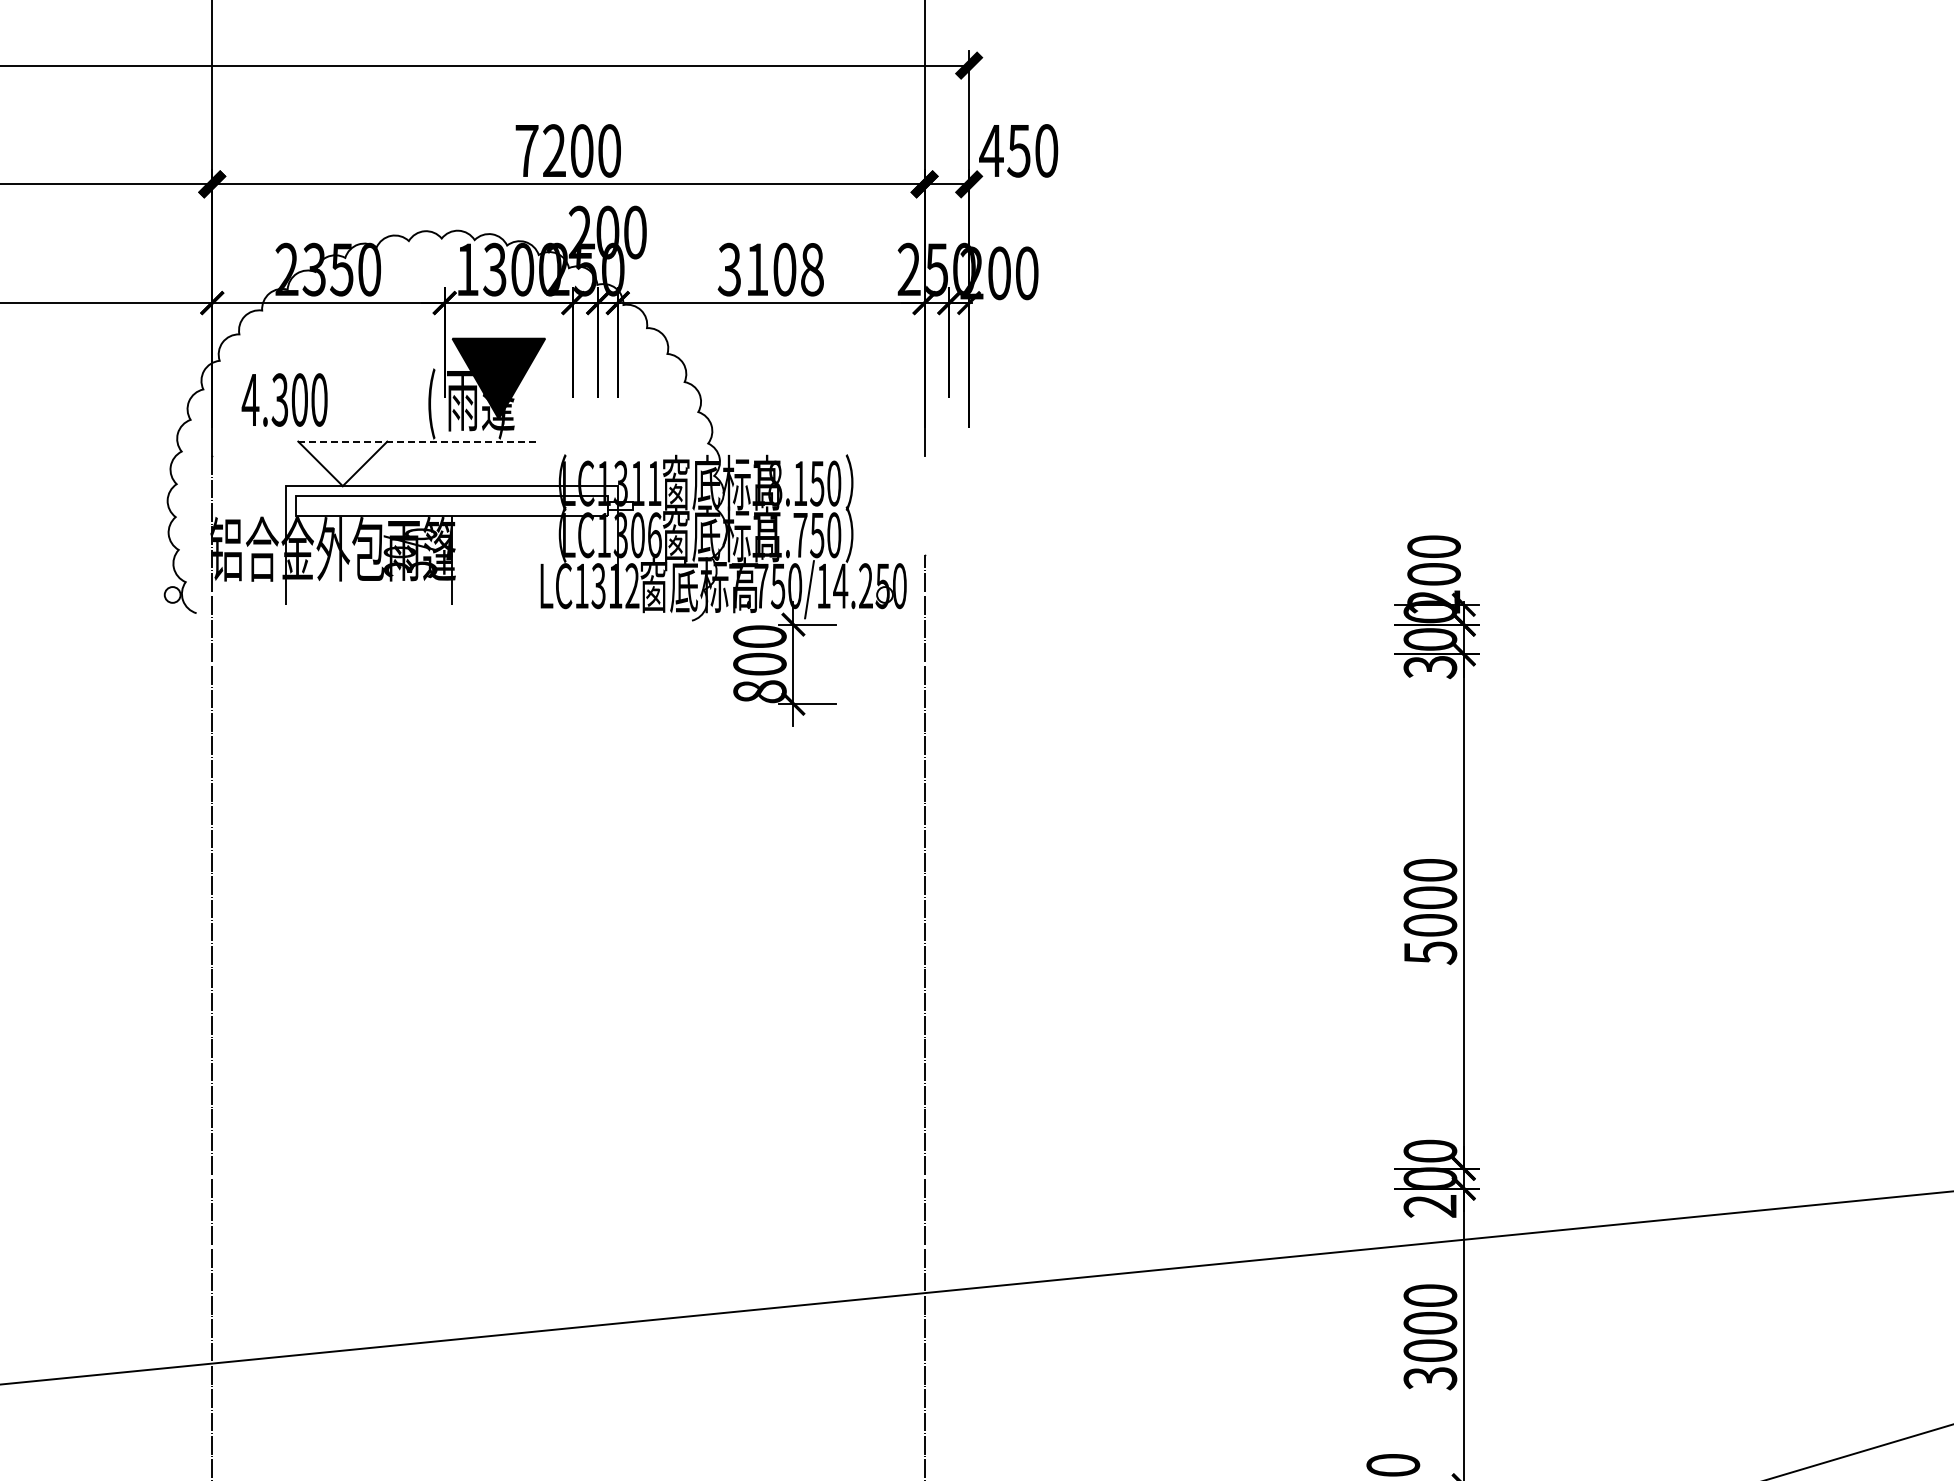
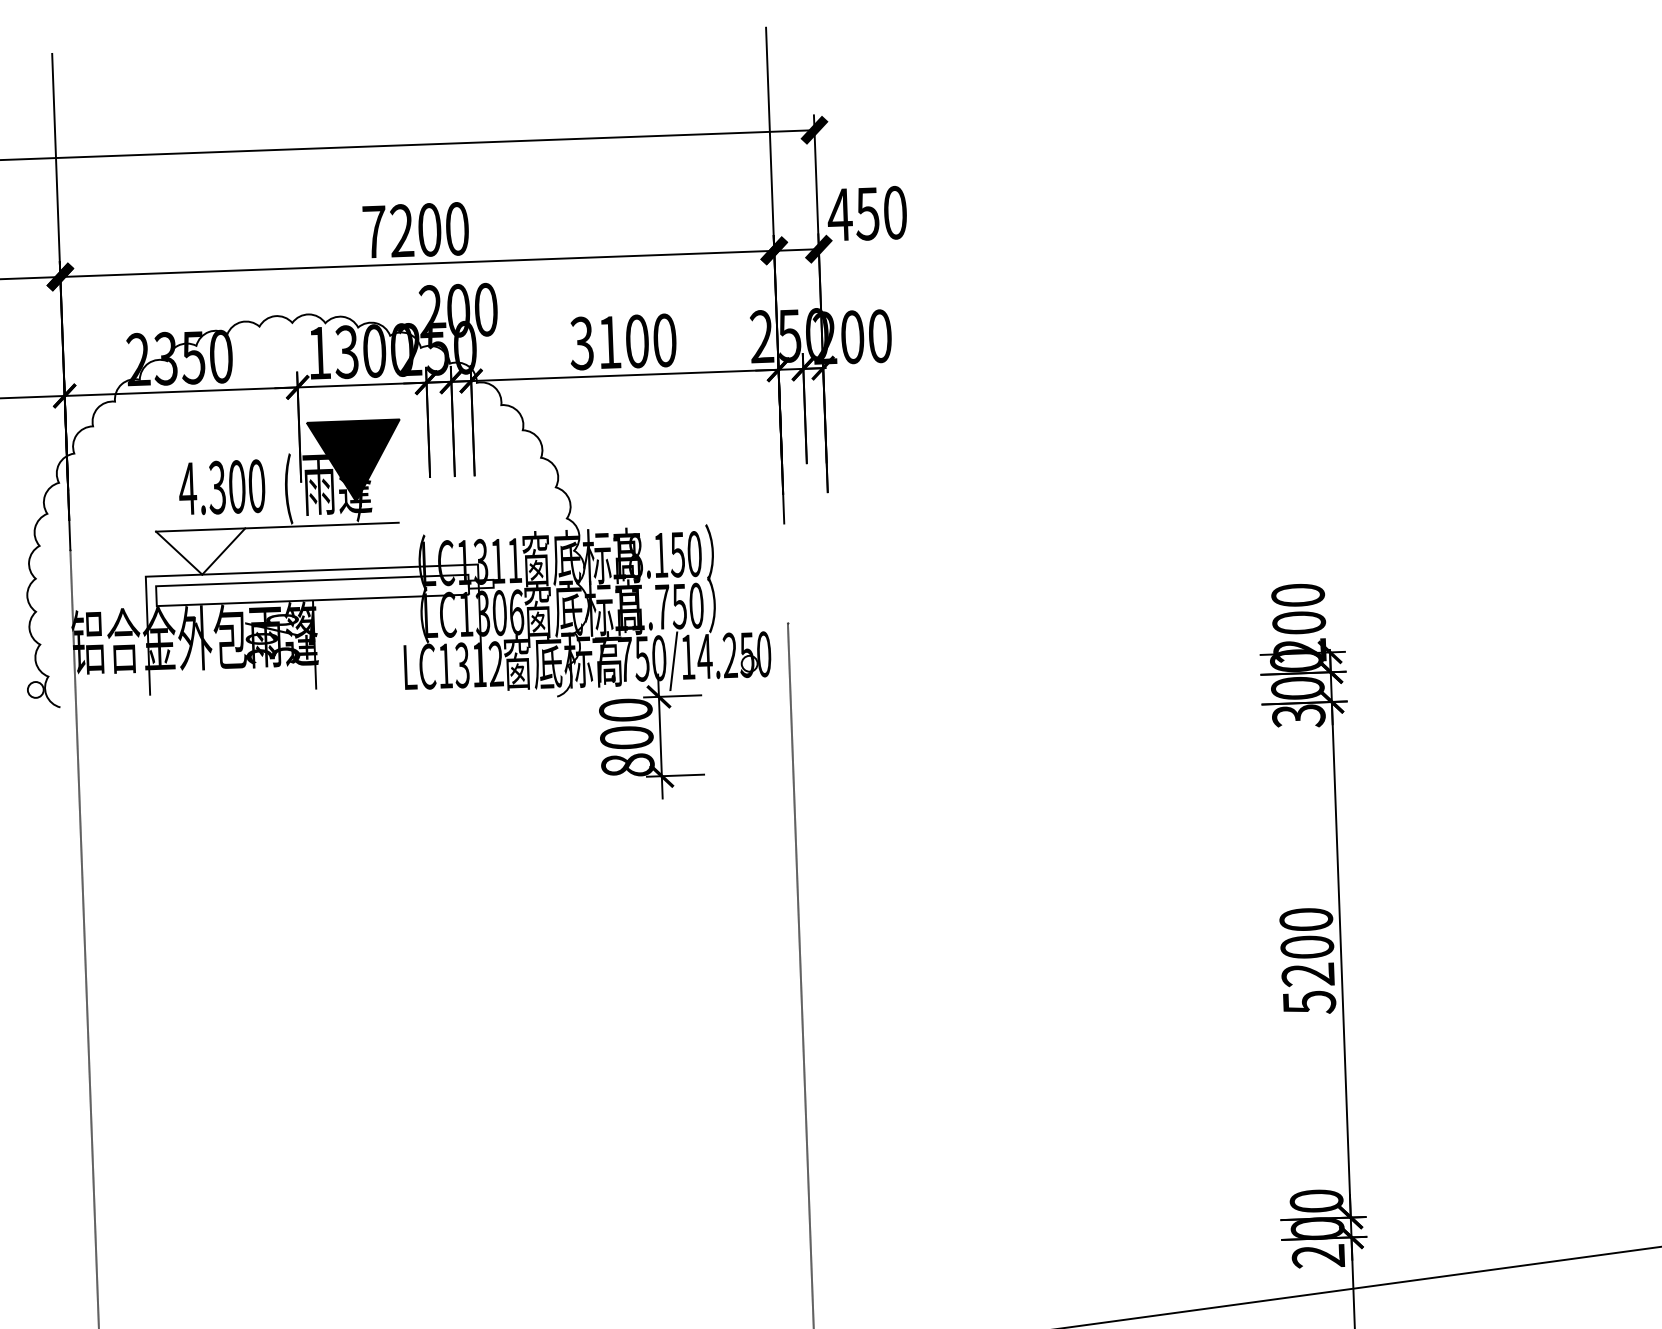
text: (812, 269) -> (665, 340), 3108 -> 3100
text: (284, 399) -> (221, 486), moved
line: (419, 441) -> (277, 527), dashed -> solid
text: (1430, 925) -> (1308, 974), 5000 -> 5200

